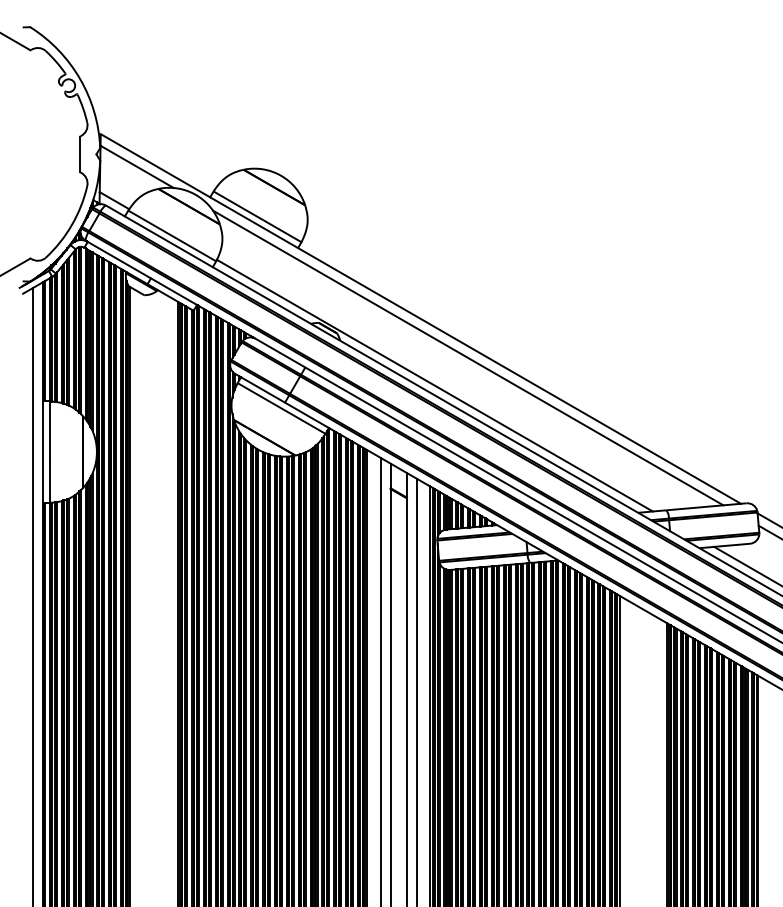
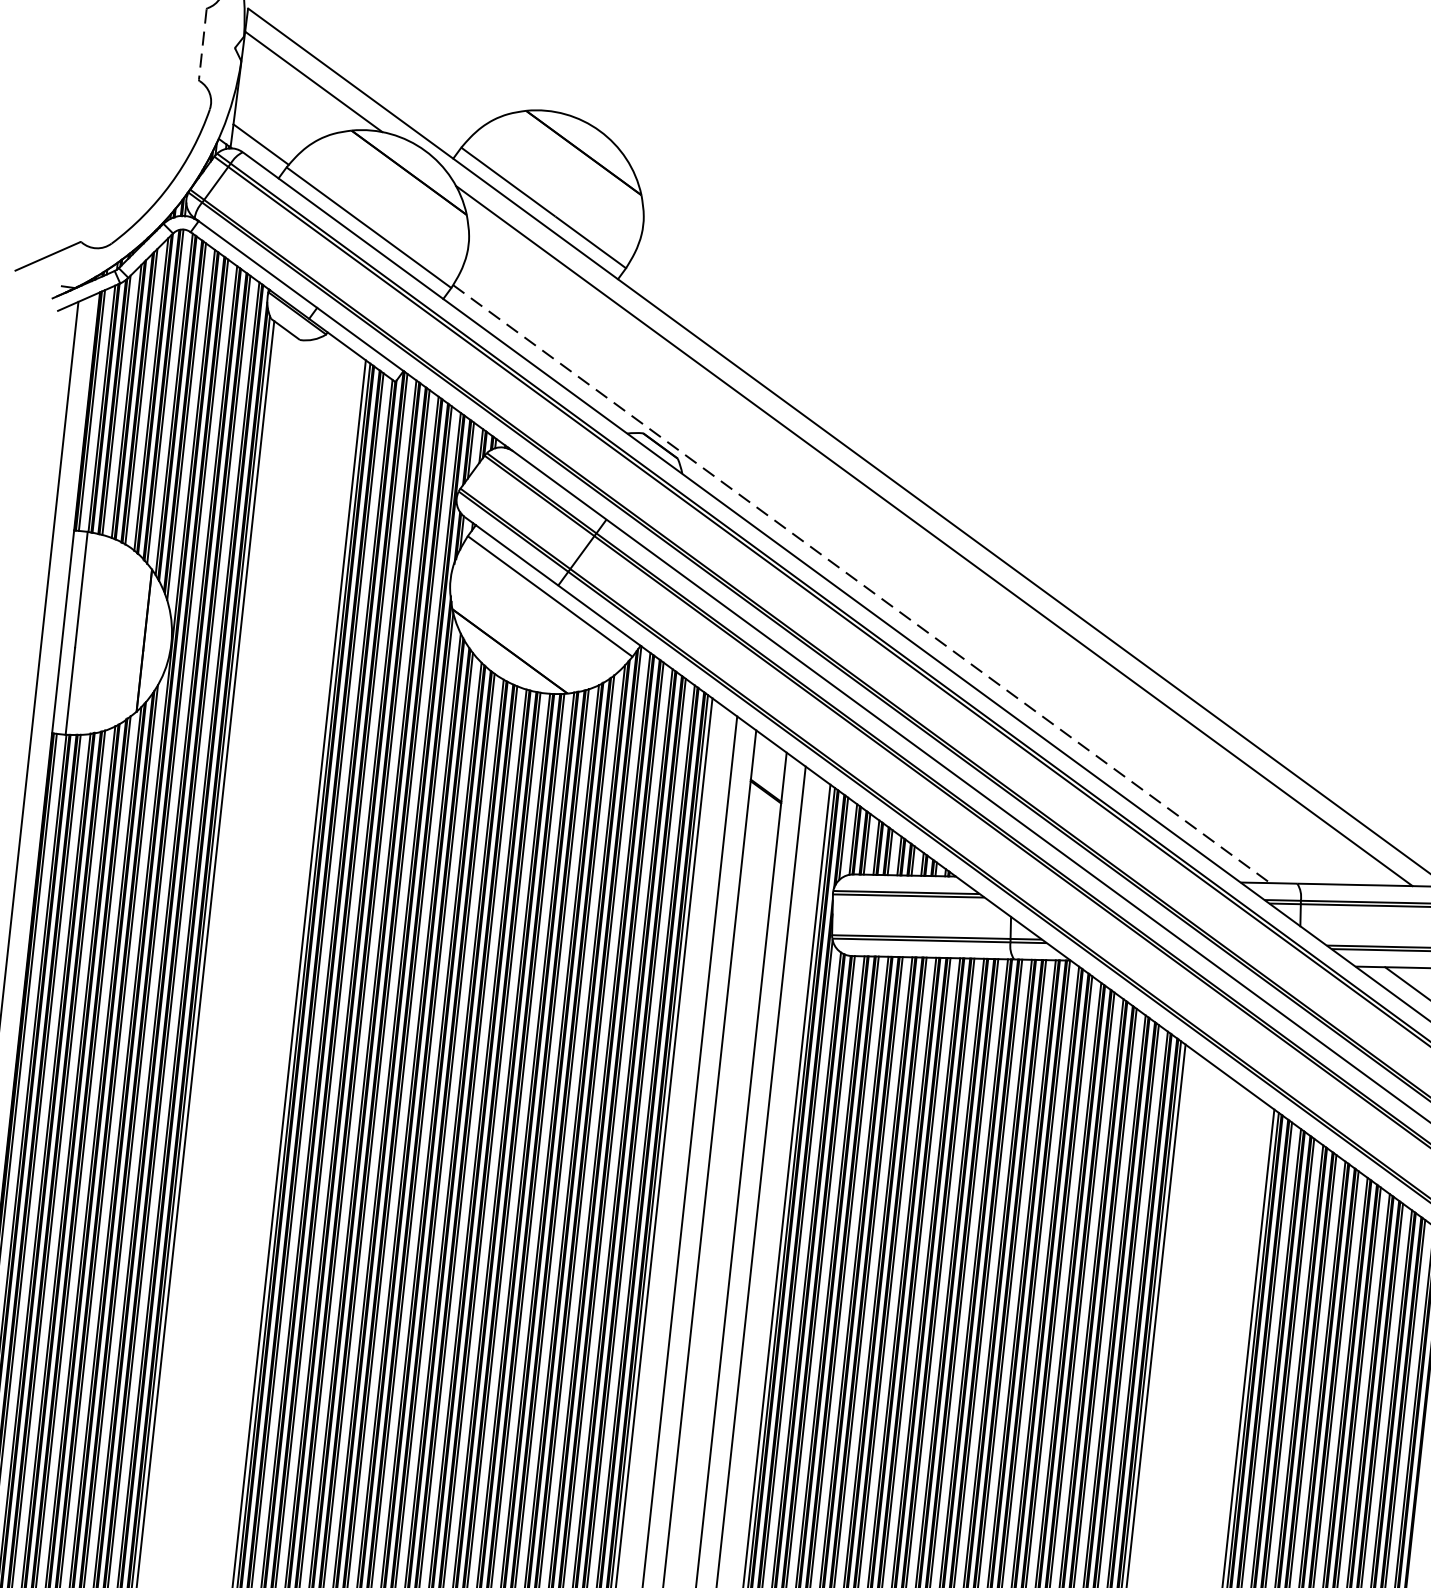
line: (80, 154) -> (203, 44), solid -> dashed
line: (434, 385) -> (860, 583), solid -> dashed

